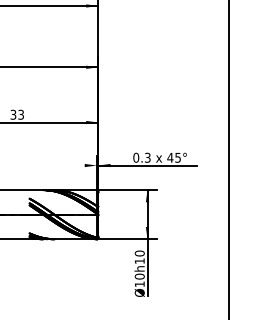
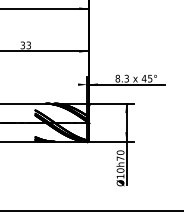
text: (136, 157) -> (118, 78), 0.3 -> 8.3
text: (139, 261) -> (120, 158), Ø10h10 -> Ø10h70

